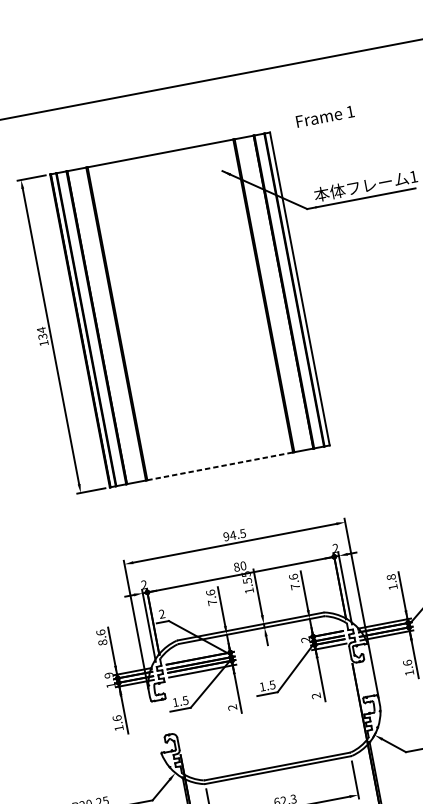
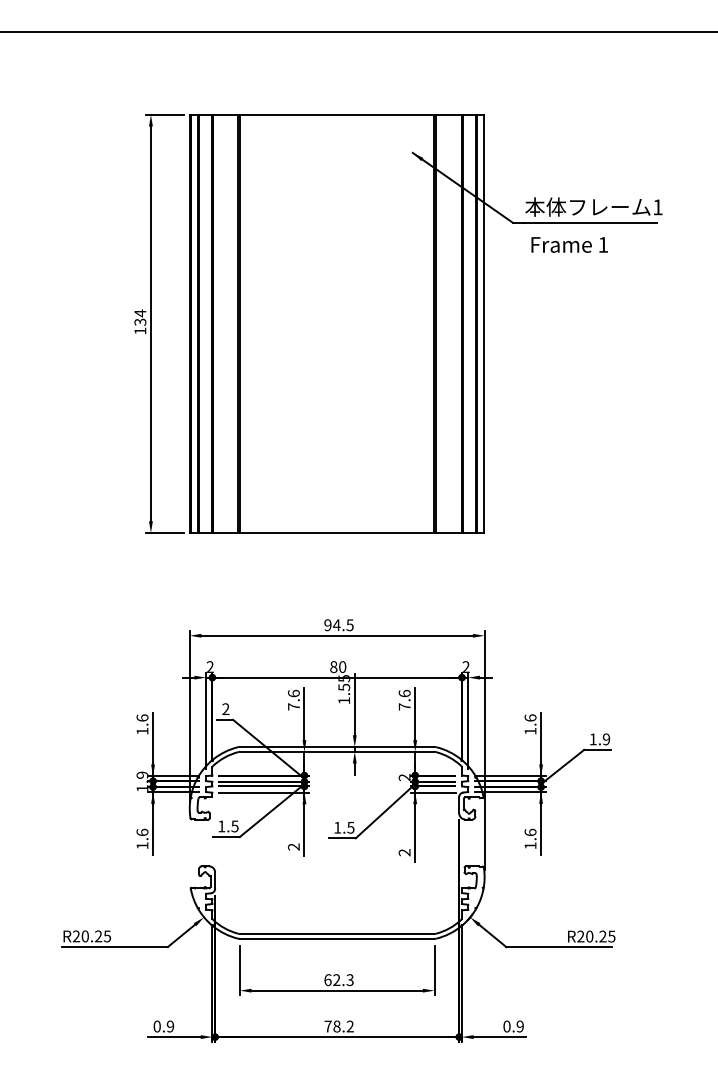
text: (325, 116) -> (569, 244), moved
line: (220, 465) -> (337, 532), dashed -> solid
text: (391, 576) -> (530, 717), 1.8 -> 1.6
text: (102, 641) -> (142, 730), 8.6 -> 1.6

